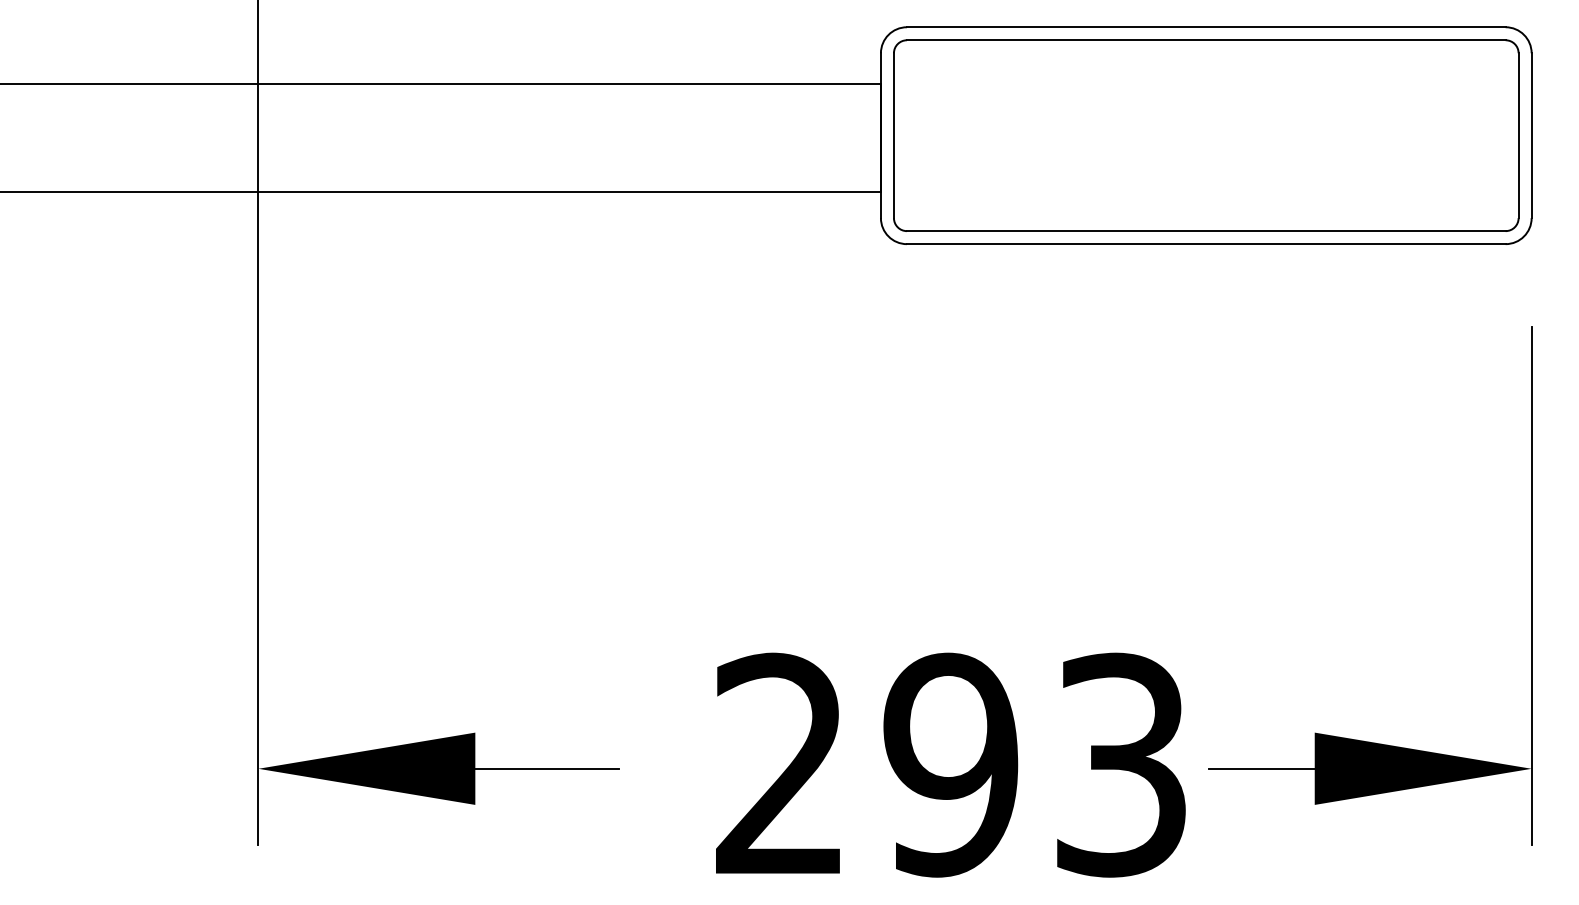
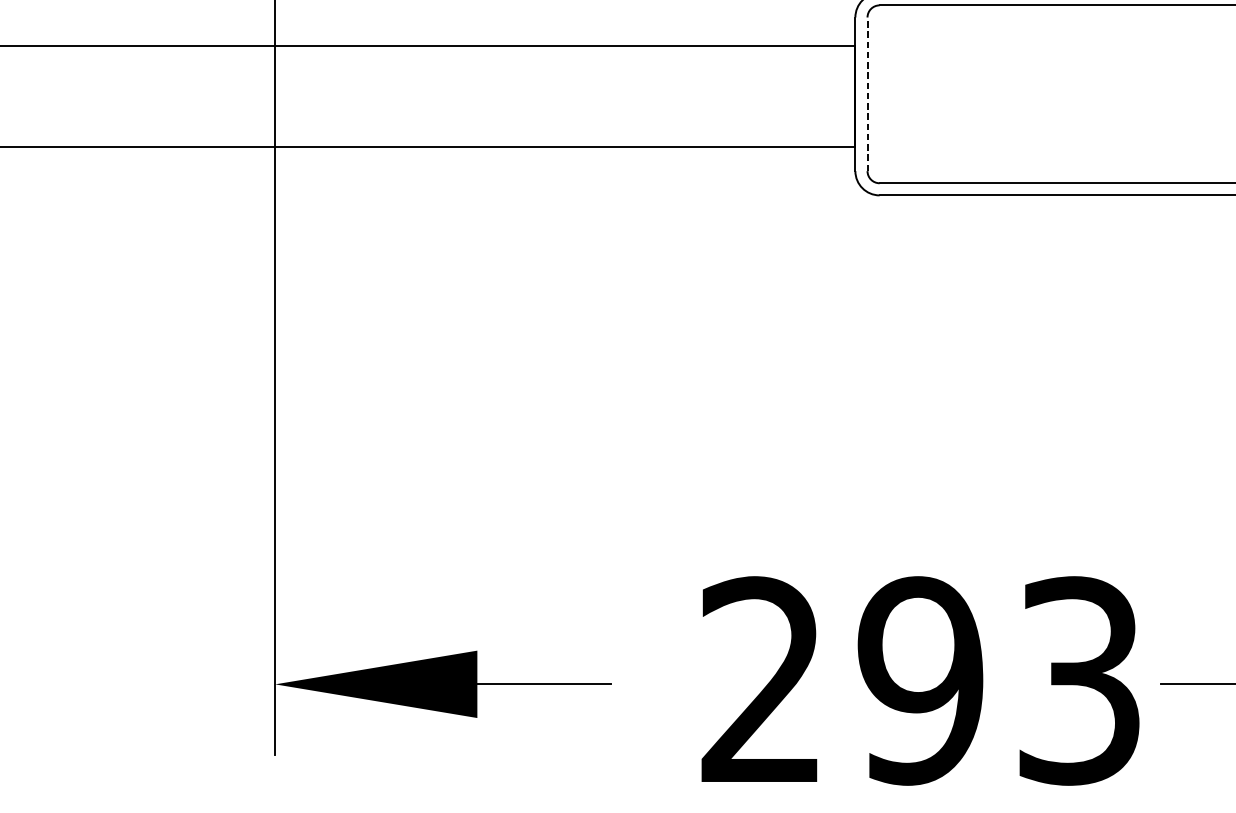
line: (893, 135) -> (867, 94), solid -> dashed

